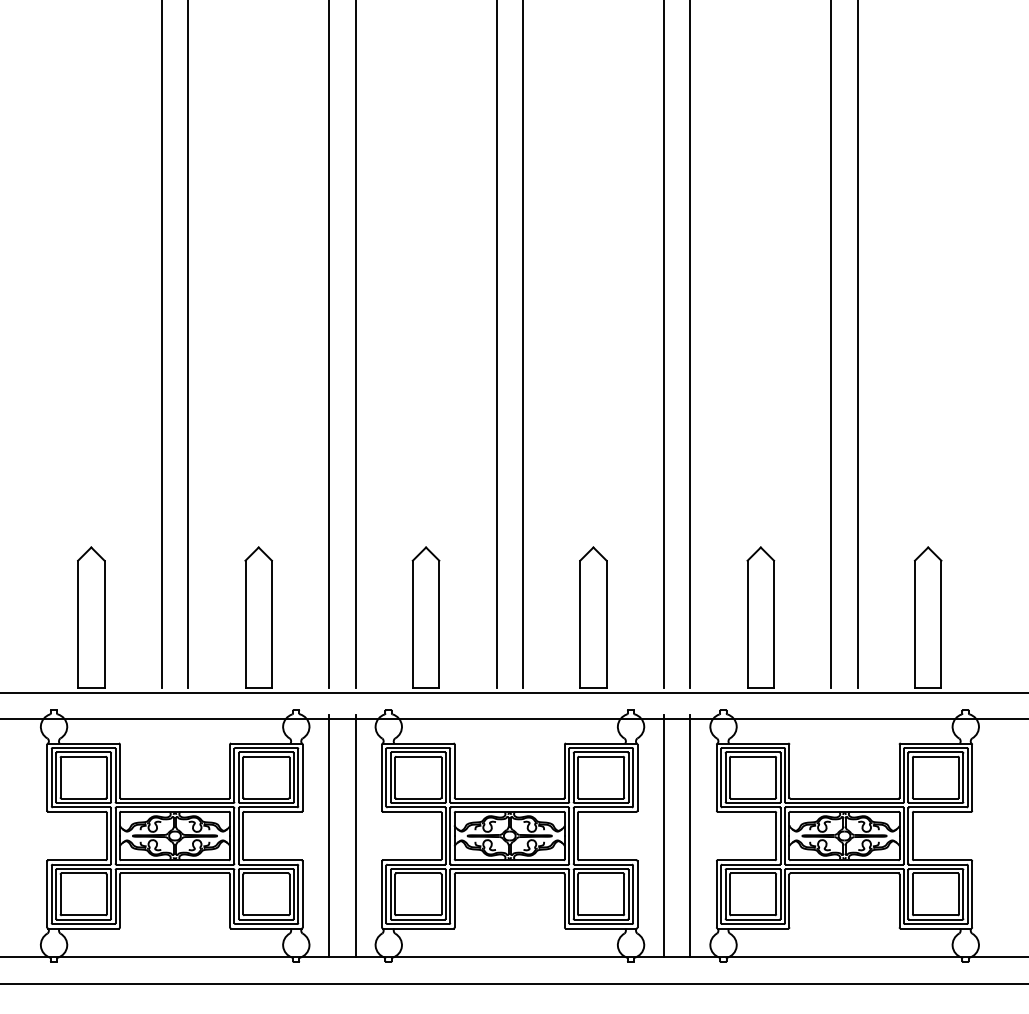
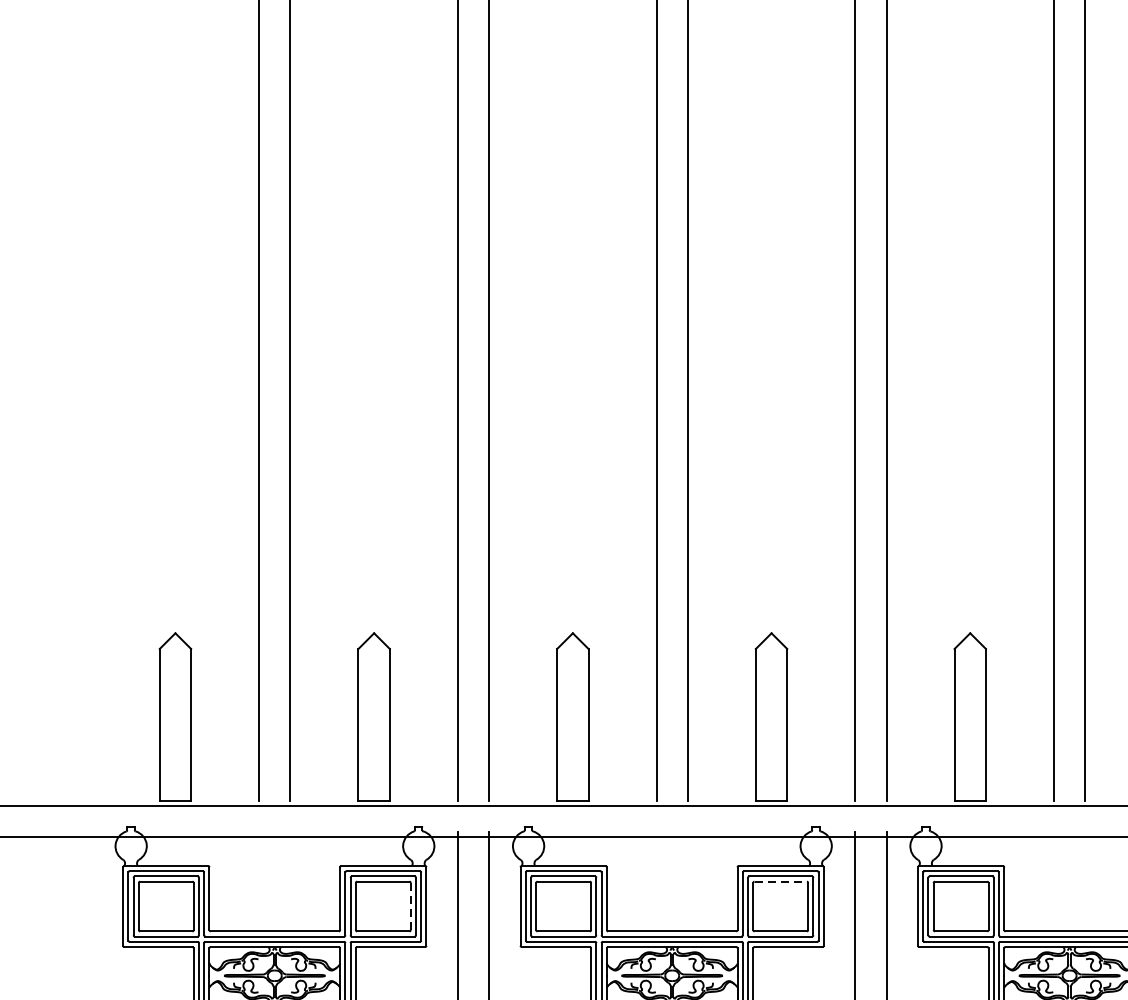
line: (601, 756) -> (781, 881), solid -> dashed
line: (289, 777) -> (410, 906), solid -> dashed

